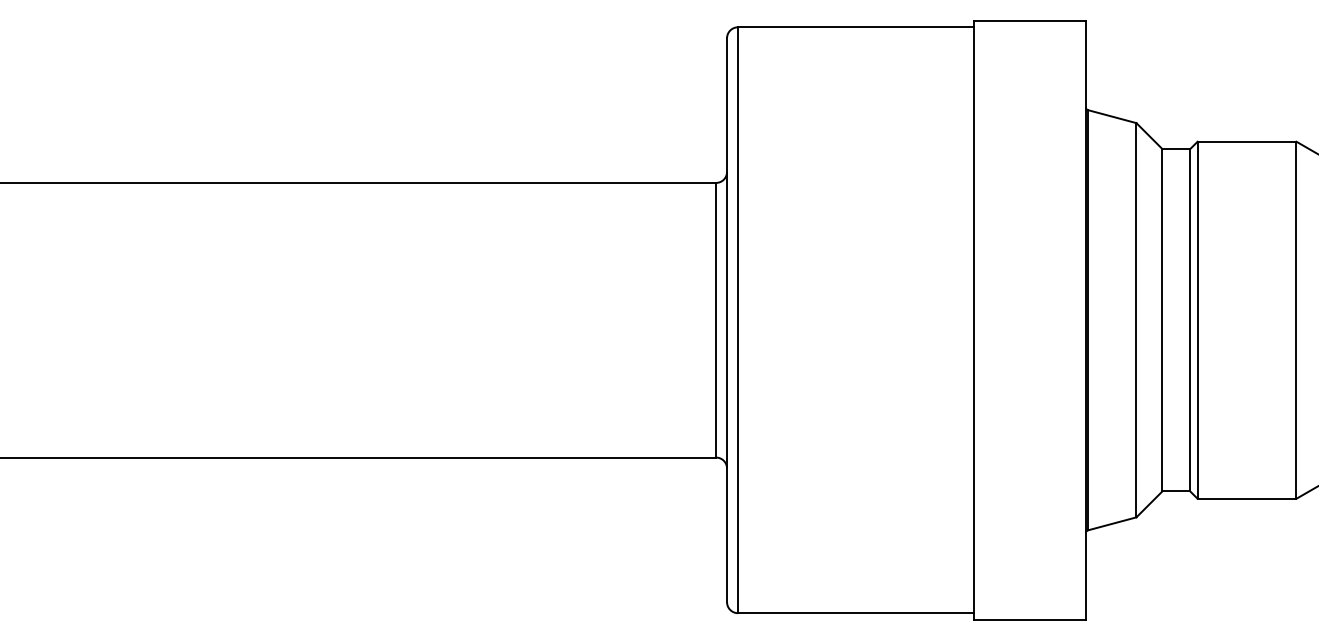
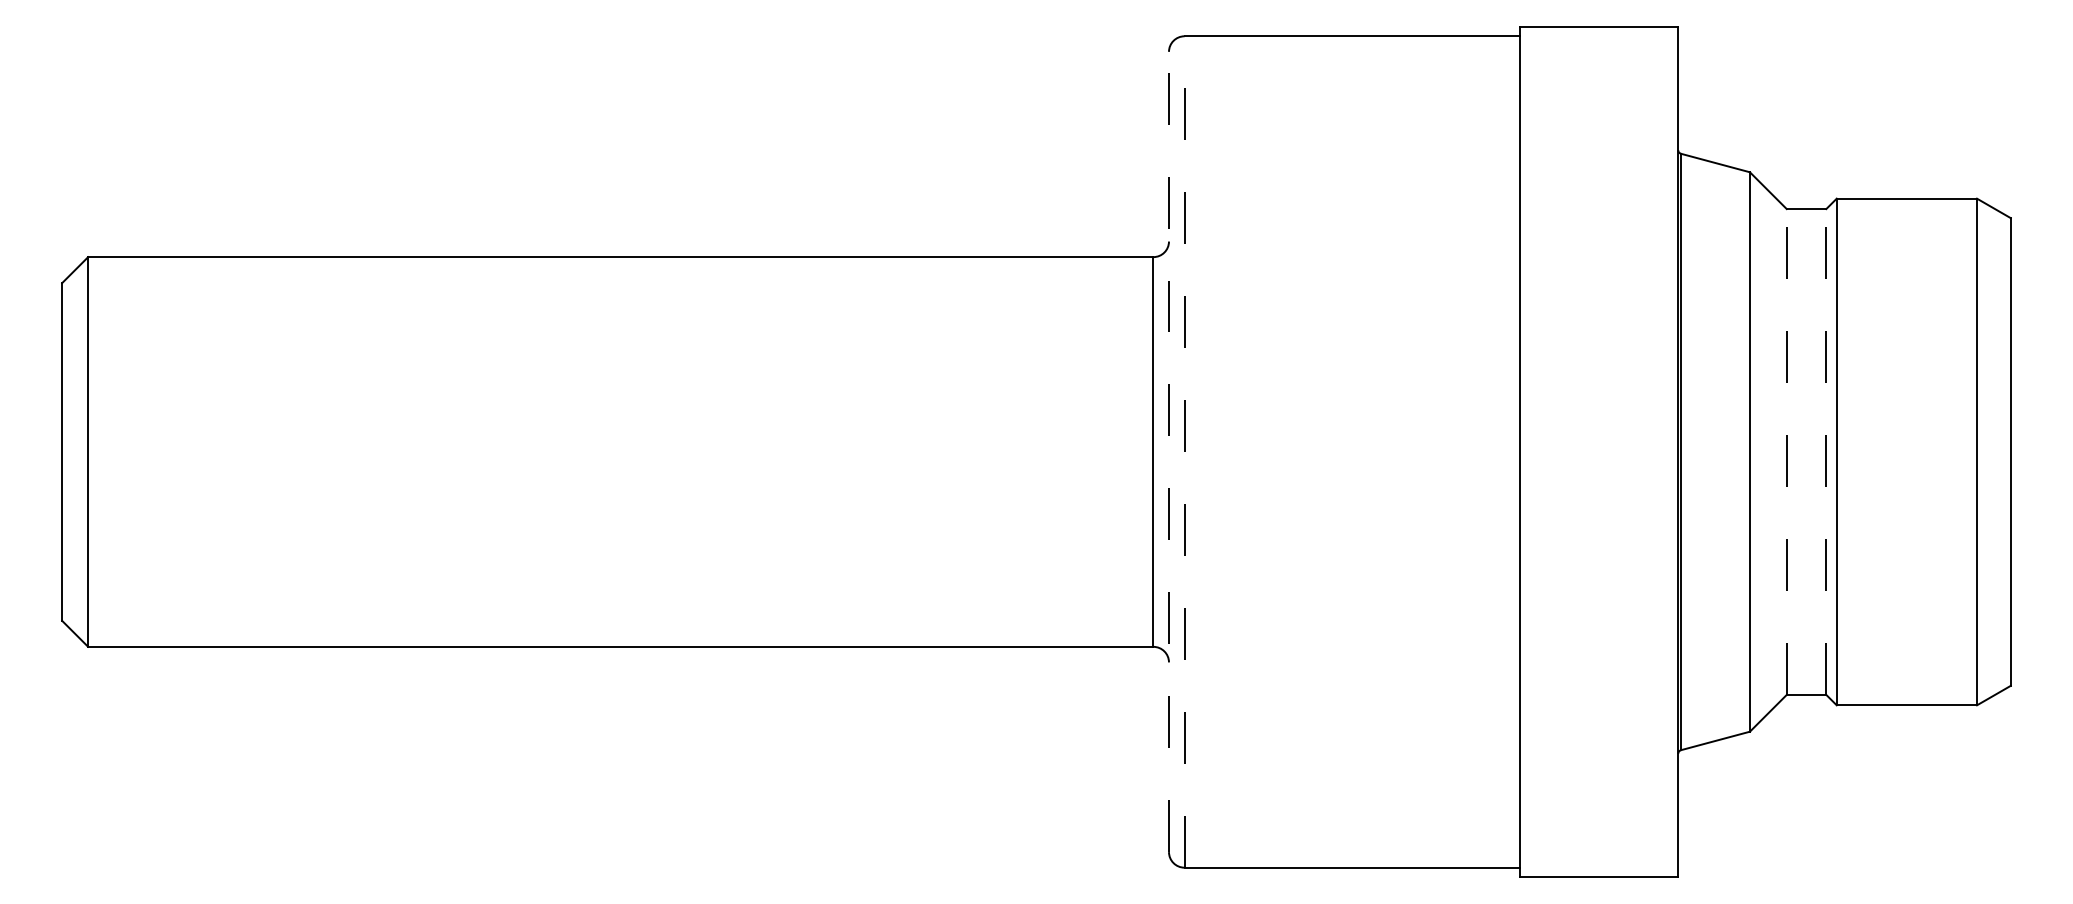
line: (727, 319) -> (1169, 451), solid -> dashed
line: (737, 320) -> (1184, 452), solid -> dashed
line: (1162, 320) -> (1786, 452), solid -> dashed
line: (1190, 320) -> (1826, 452), solid -> dashed

